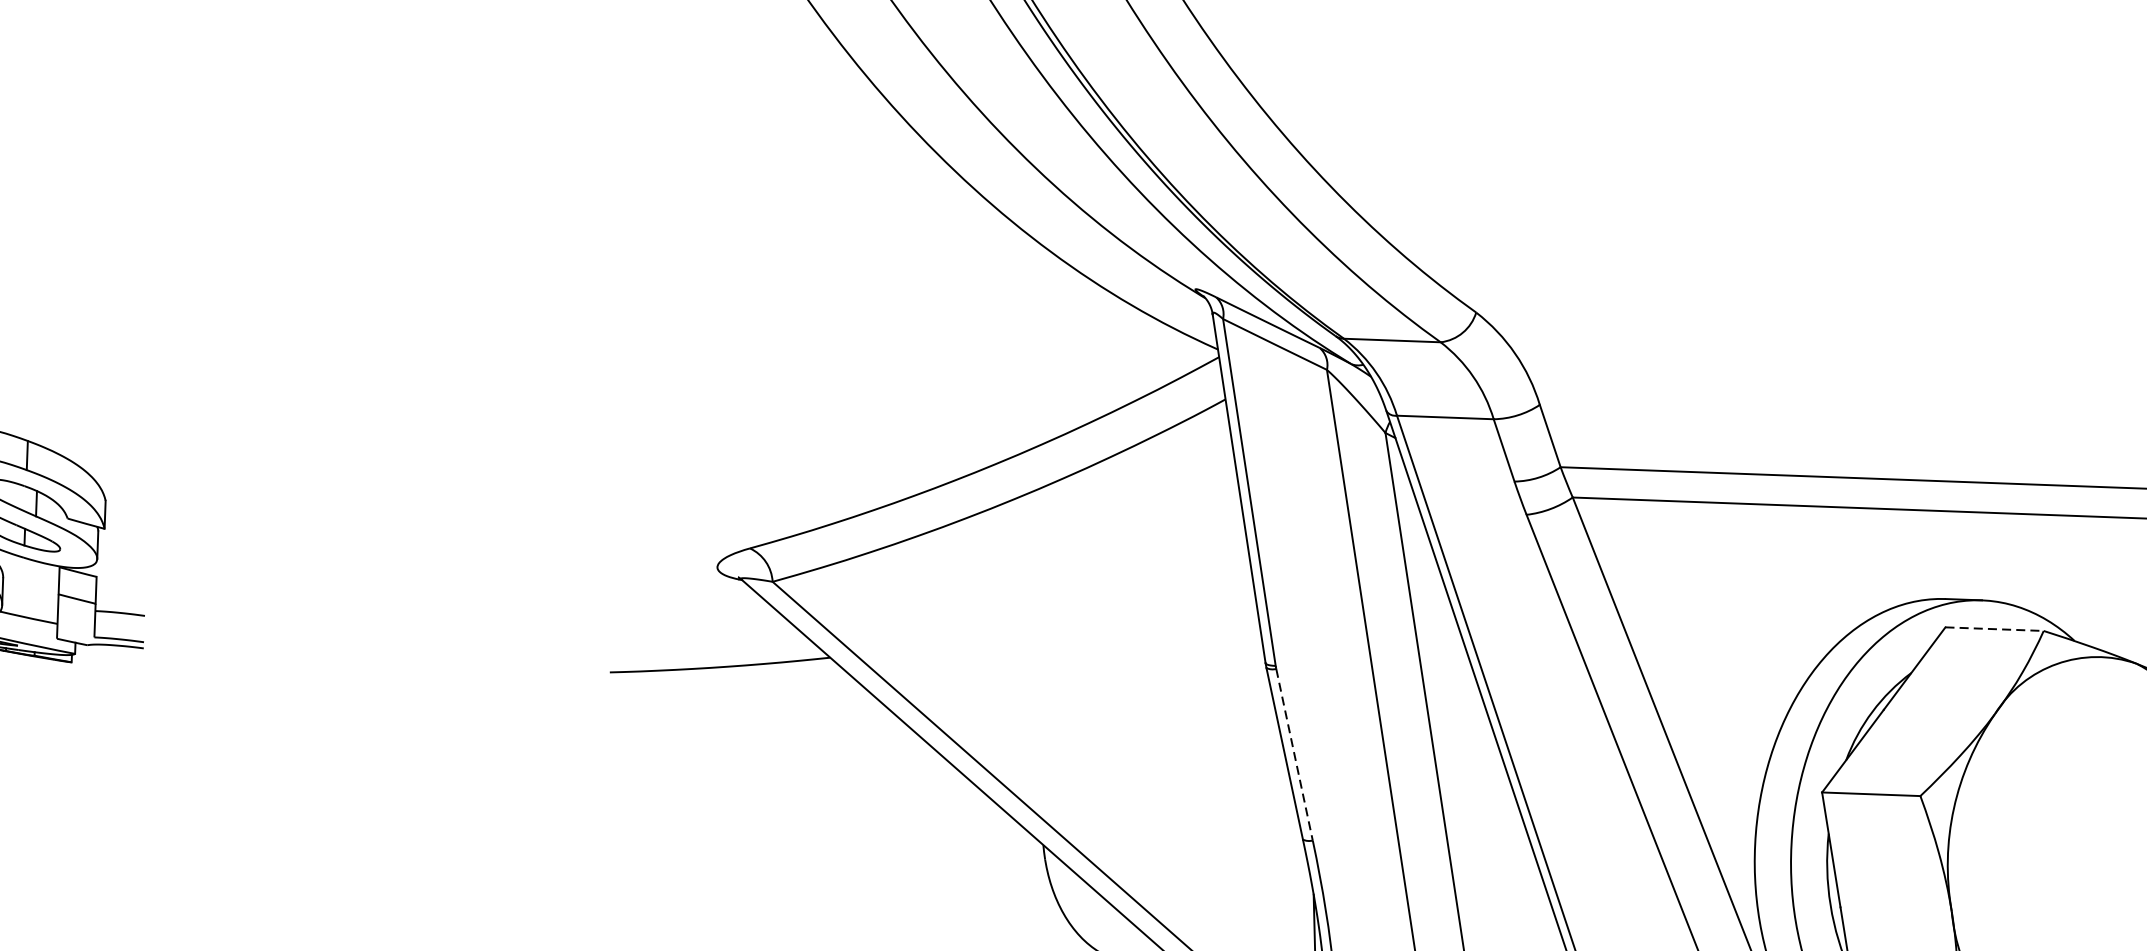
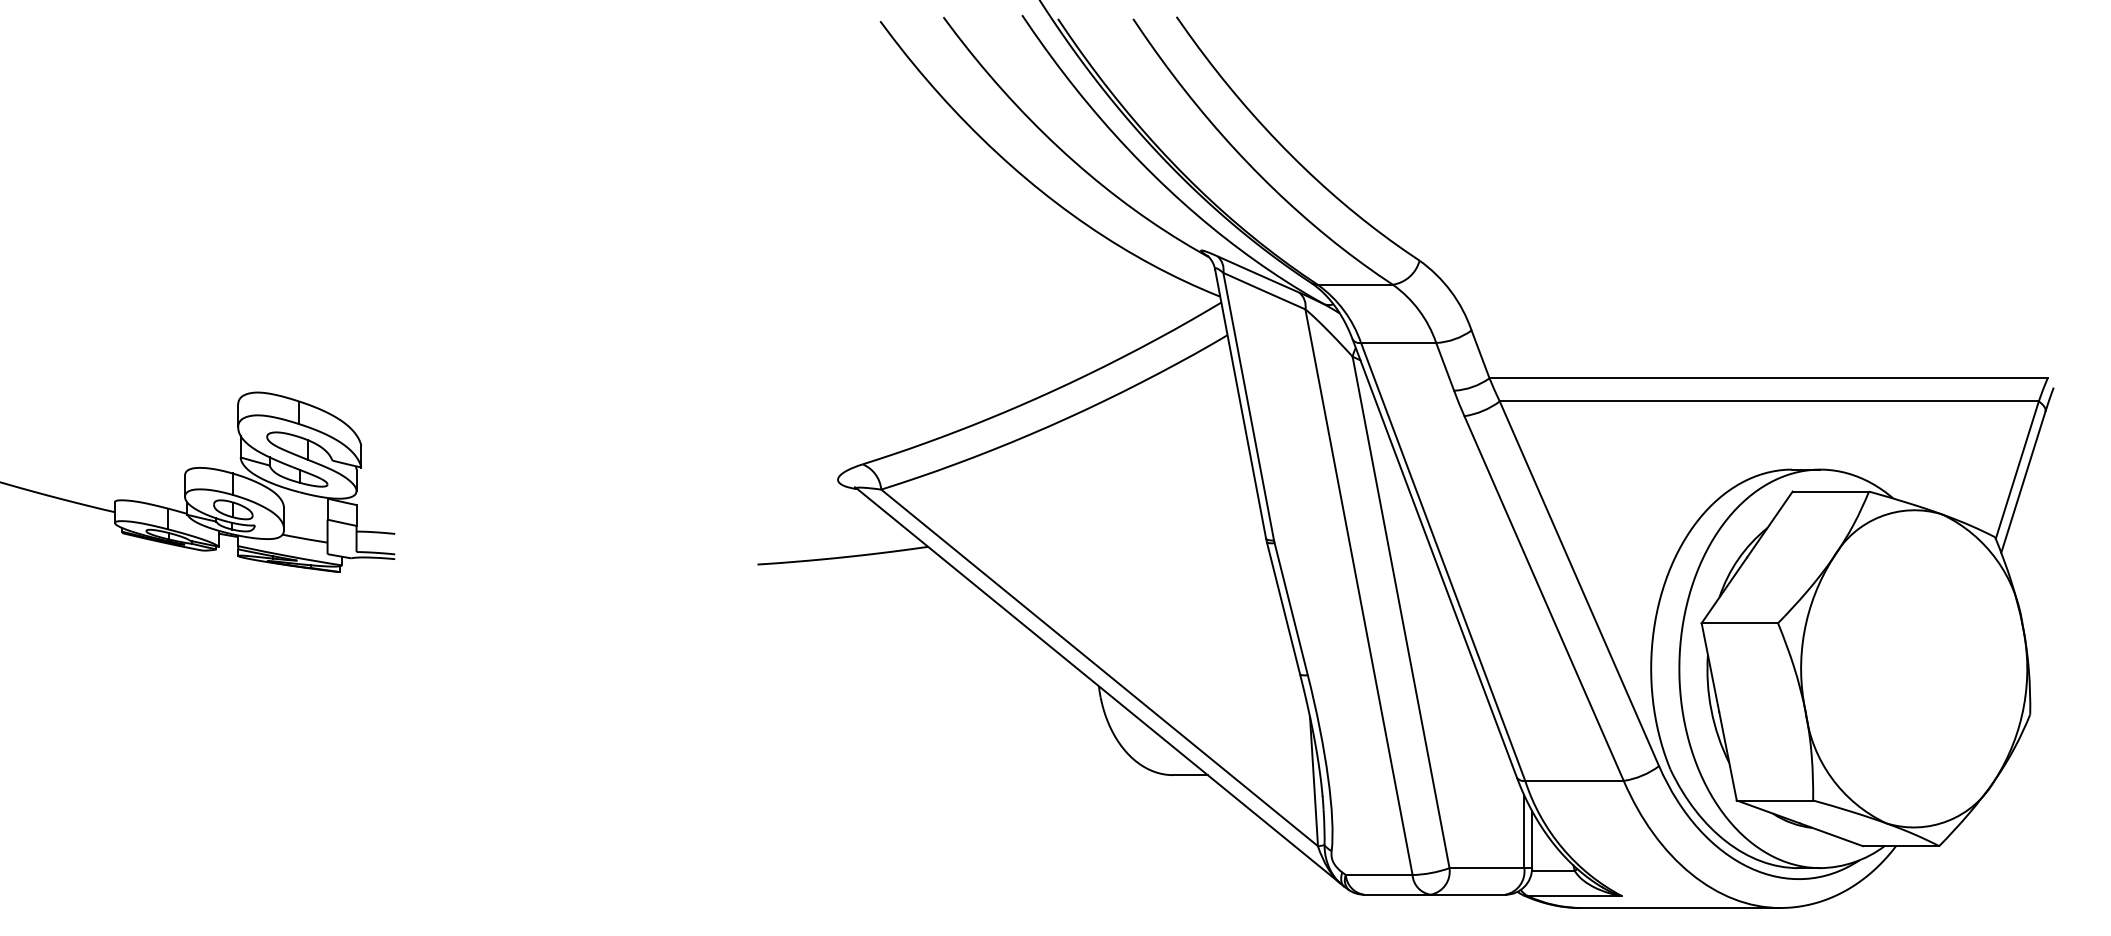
line: (1995, 629) -> (1831, 491), dashed -> solid
line: (1294, 755) -> (1291, 609), dashed -> solid

